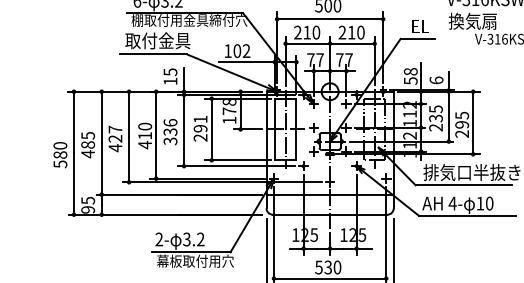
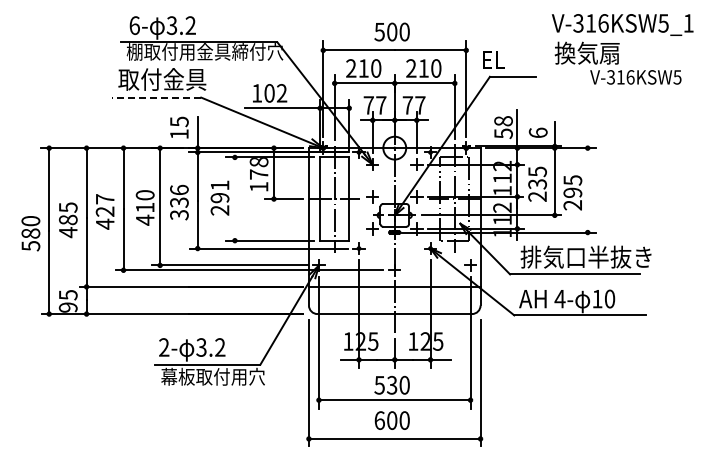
text: (420, 26) -> (493, 59), moved
line: (153, 54) -> (156, 97), solid -> dashed
line: (473, 123) -> (587, 190), removed
line: (211, 129) -> (234, 198), removed

